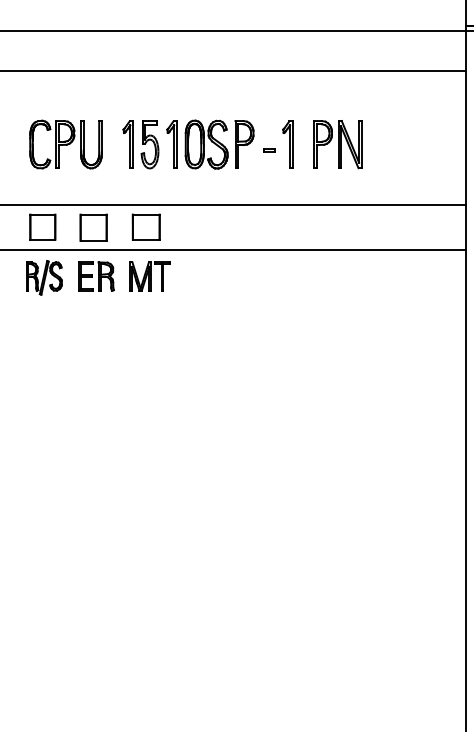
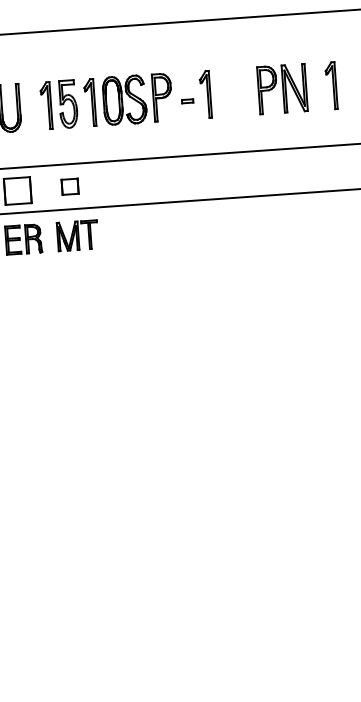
part: (337, 144) -> (282, 89), moved
part: (413, 144) -> (331, 85), added
part: (145, 226) -> (69, 186), size x0.6

